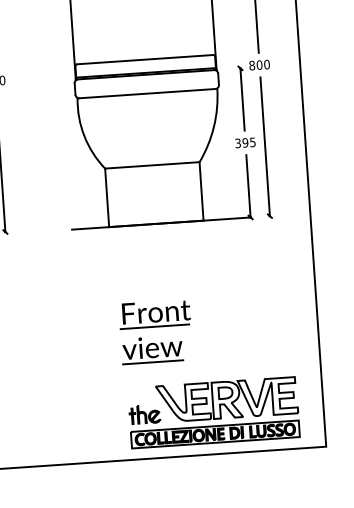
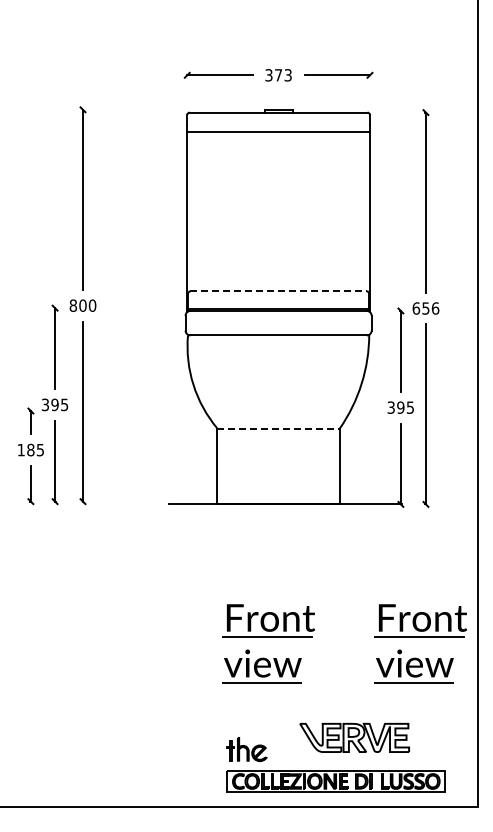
line: (145, 59) -> (279, 291), solid -> dashed
text: (259, 65) -> (425, 308), 800 -> 656
line: (153, 165) -> (279, 428), solid -> dashed
part: (273, 323) -> (420, 643), added
part: (227, 399) -> (354, 737), size x0.6

